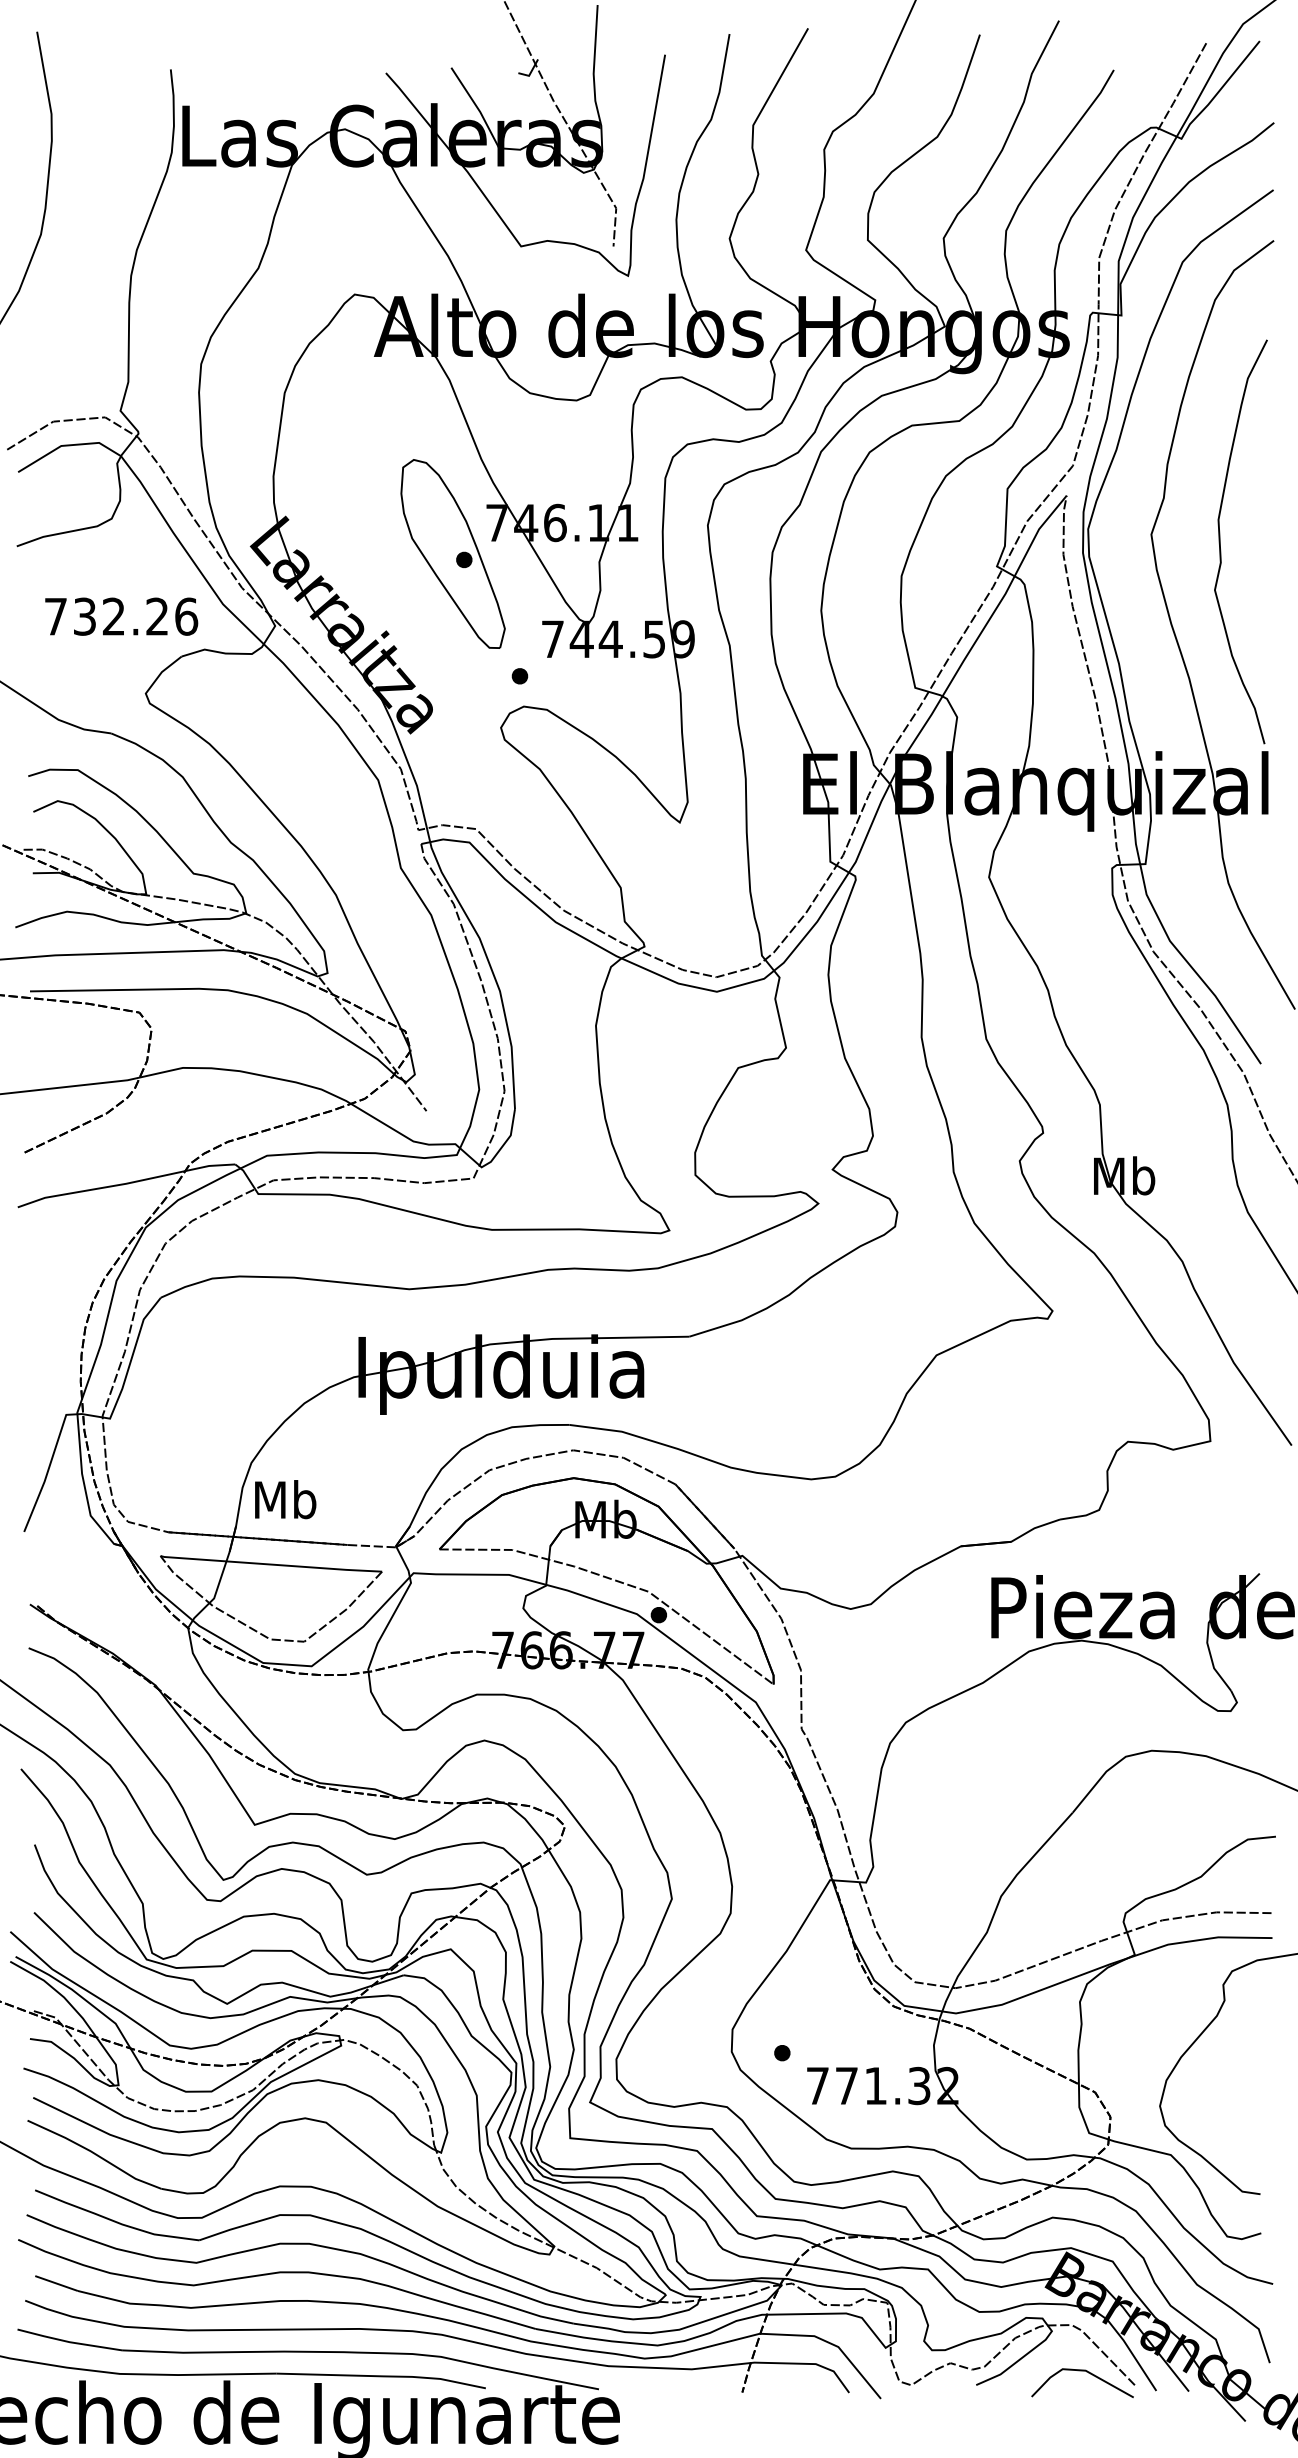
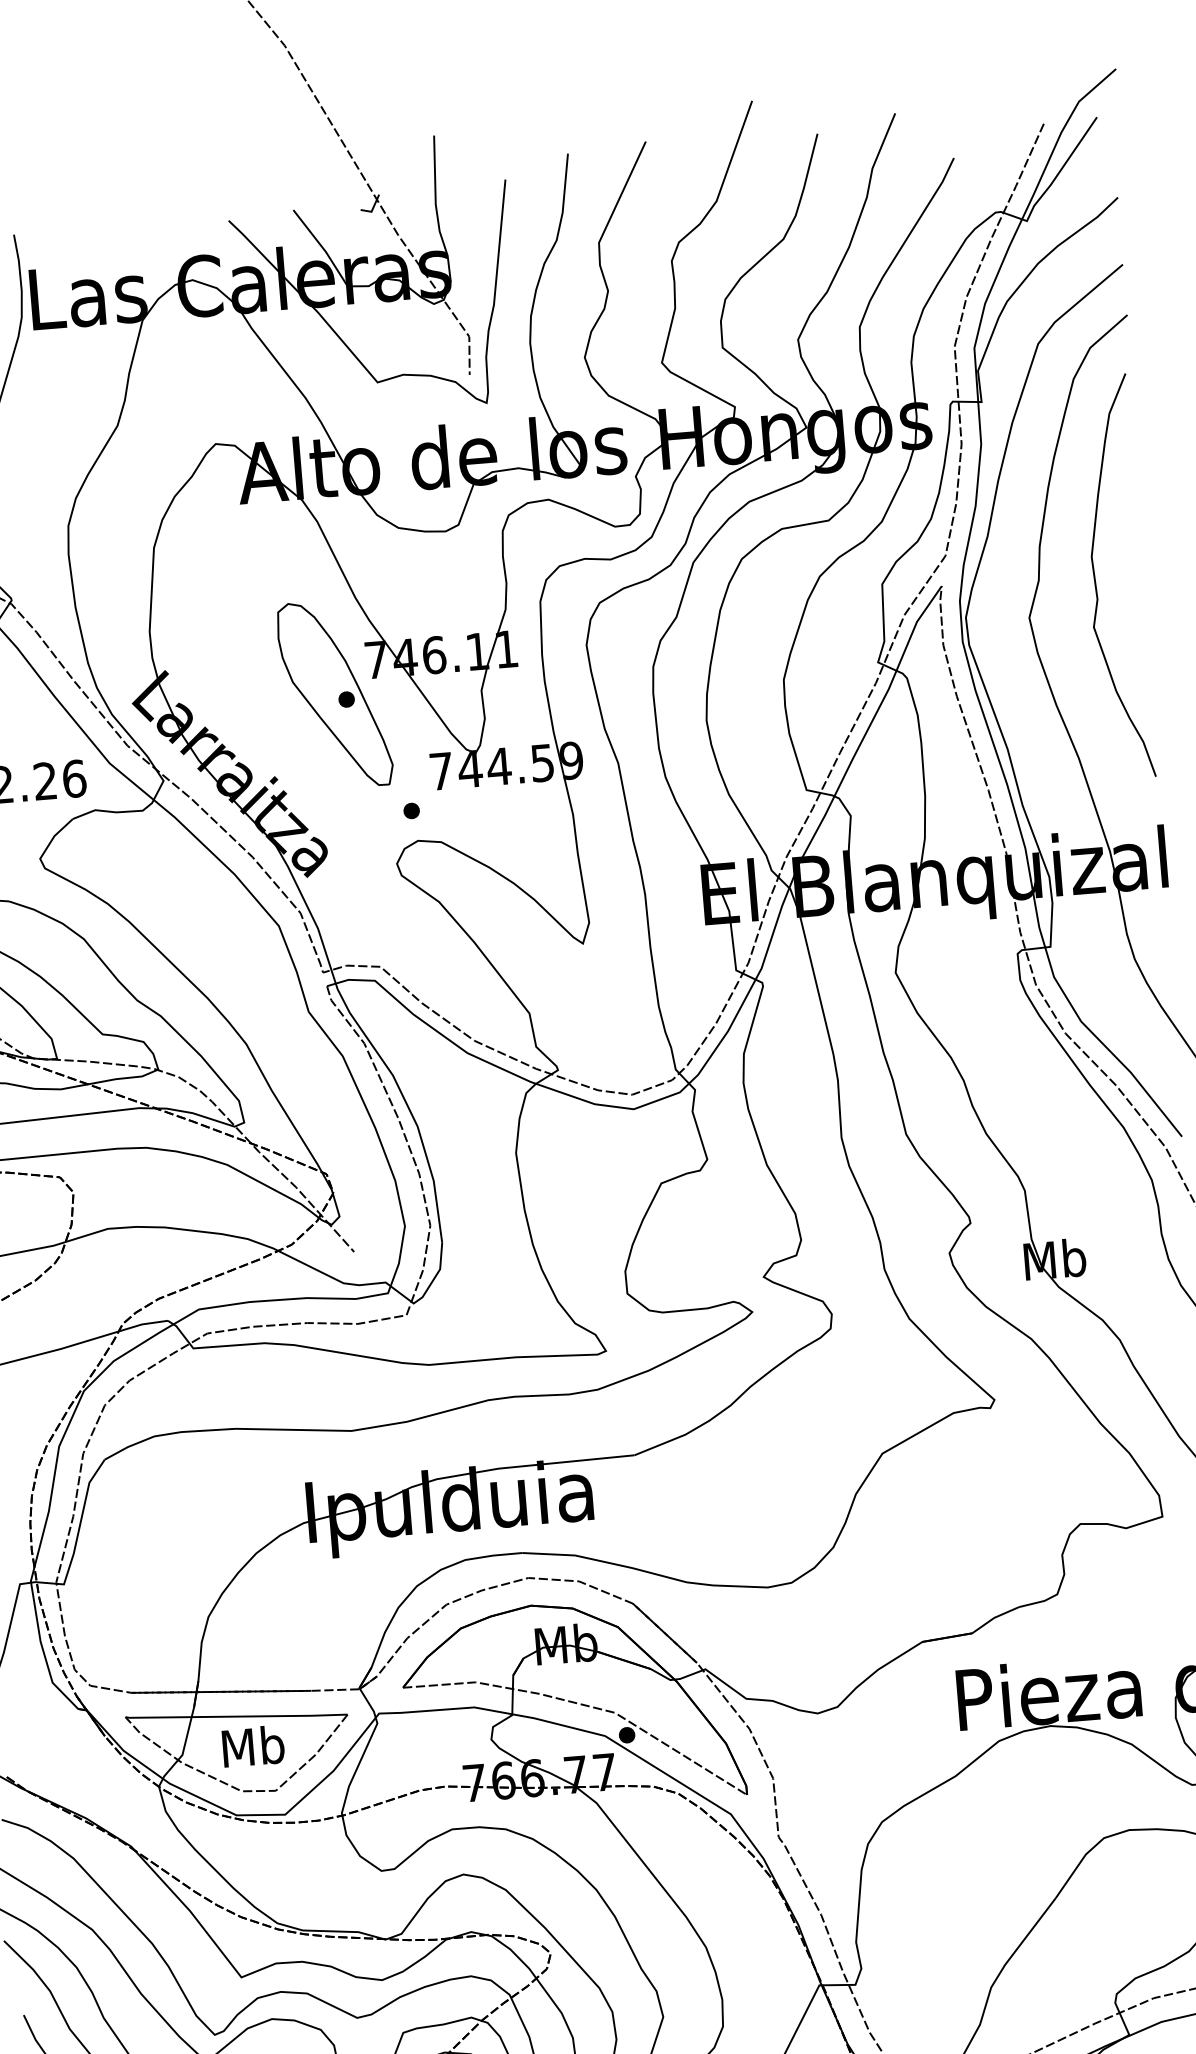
curve: (1220, 541) -> (1095, 578), moved
text: (285, 1499) -> (253, 1746), moved

